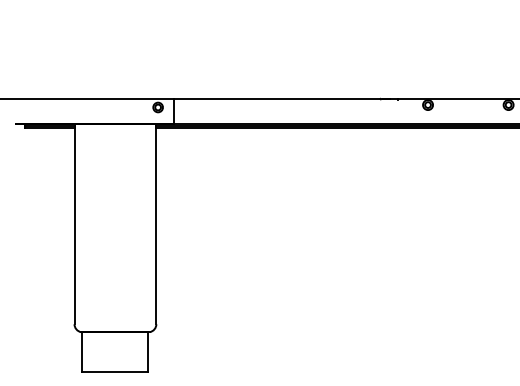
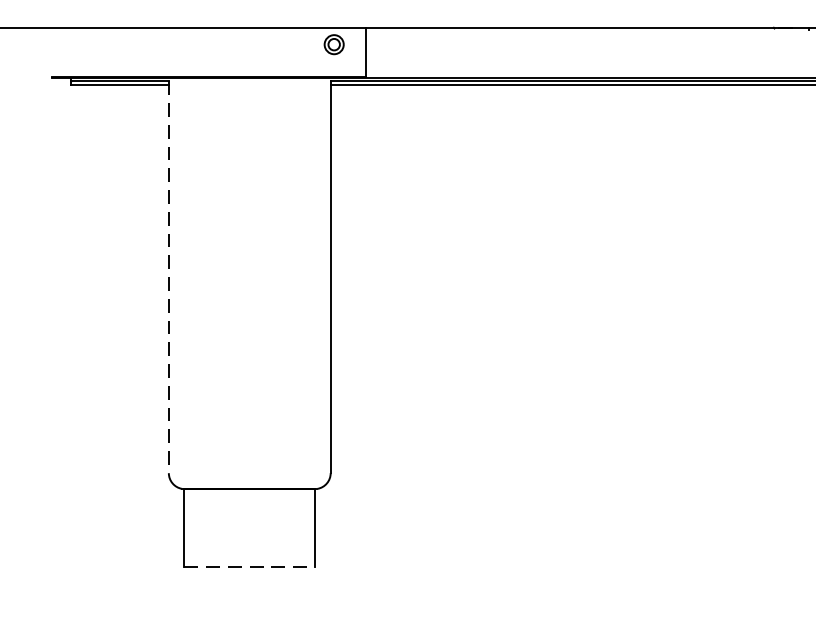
line: (74, 225) -> (168, 277), solid -> dashed
line: (115, 371) -> (249, 566), solid -> dashed

